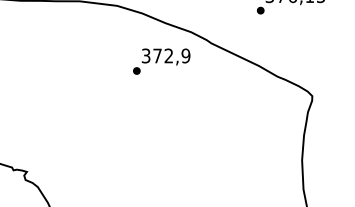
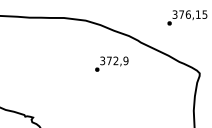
text: (161, 60) -> (111, 63), moved

